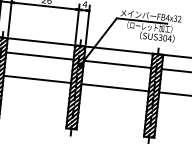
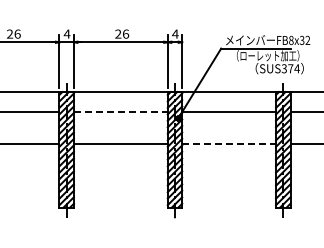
text: (167, 17) -> (290, 40), FB4x32 -> FB8x32
text: (165, 37) -> (290, 68), SUS304 -> SUS374
line: (39, 55) -> (120, 111), solid -> dashed
line: (115, 87) -> (229, 144), solid -> dashed

